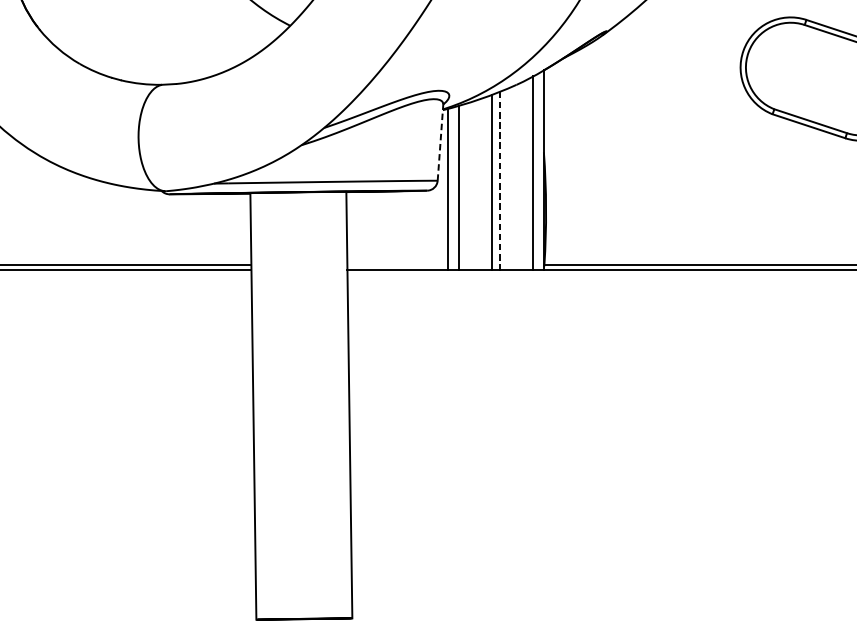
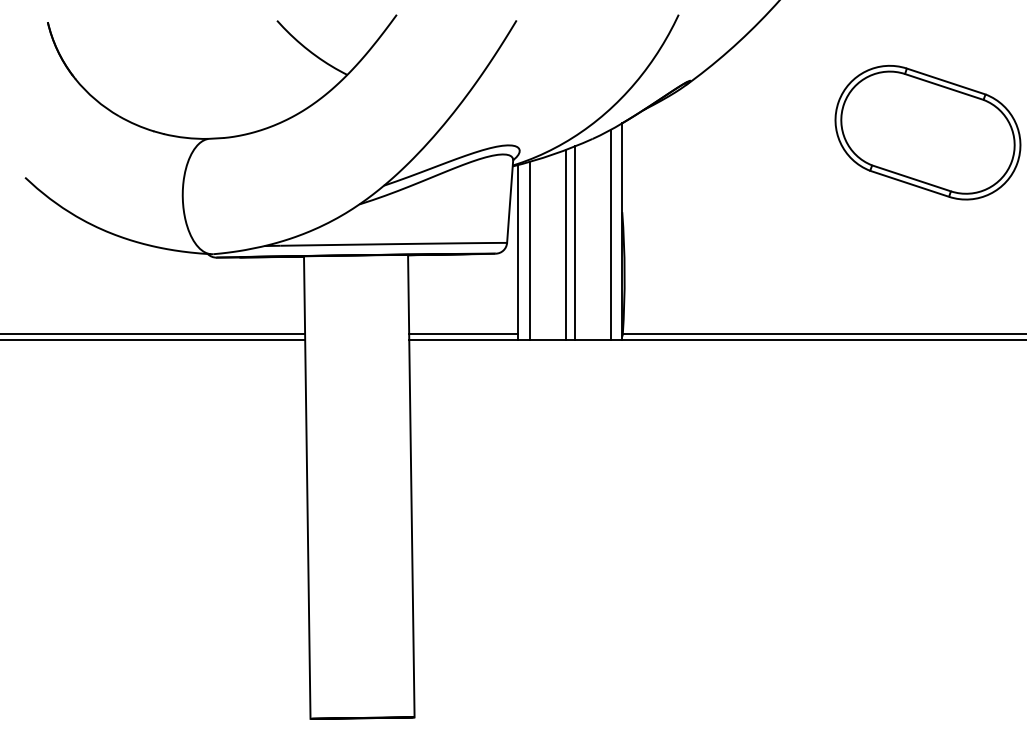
line: (440, 142) -> (510, 201), dashed -> solid
line: (499, 181) -> (574, 243), dashed -> solid
line: (397, 265) -> (463, 334), added

